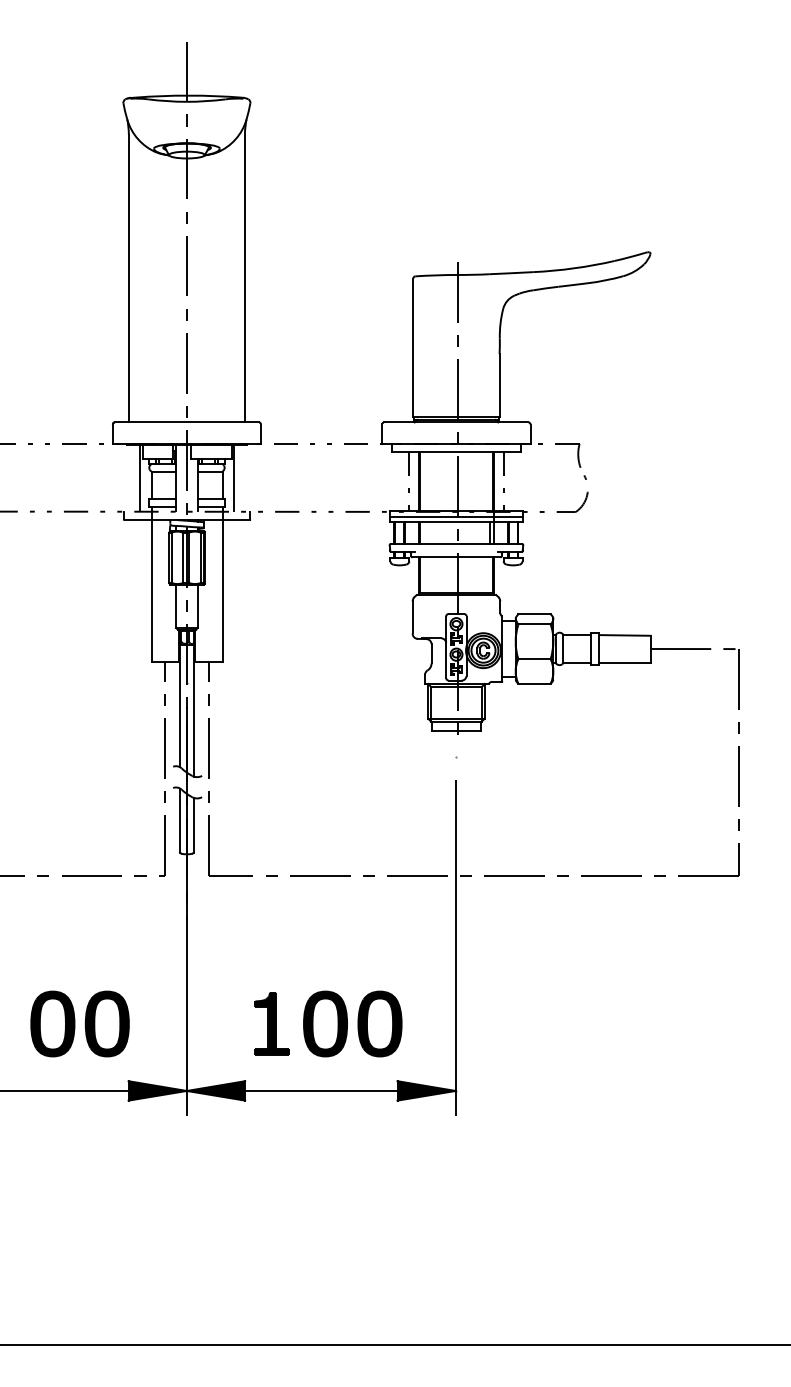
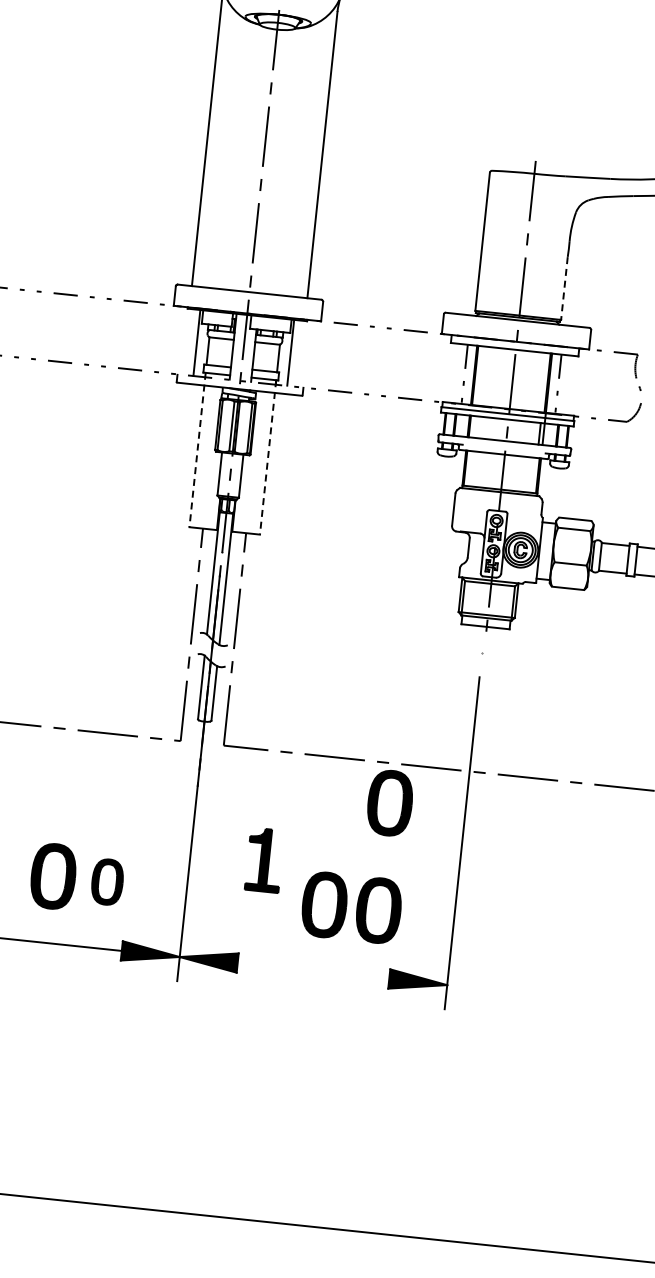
line: (499, 385) -> (564, 288), solid -> dashed
line: (151, 584) -> (197, 449), solid -> dashed
line: (222, 584) -> (268, 457), solid -> dashed
part: (379, 915) -> (389, 802), added
part: (106, 1023) -> (106, 881), size x0.7
part: (271, 1023) -> (263, 859), moved
line: (321, 1090) -> (313, 970), removed

